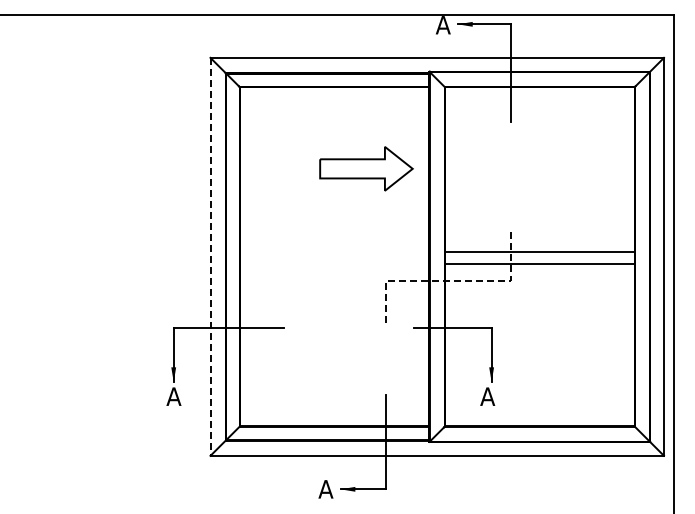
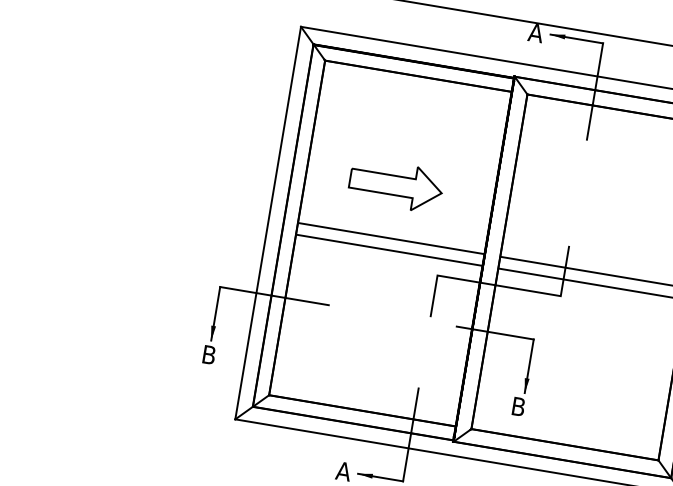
part: (366, 168) -> (396, 185), moved
line: (333, 251) -> (390, 238), added
line: (210, 256) -> (268, 222), dashed -> solid
line: (333, 263) -> (388, 249), added
line: (453, 280) -> (503, 286), dashed -> solid
text: (173, 396) -> (208, 354), A -> B
text: (487, 396) -> (518, 406), A -> B

